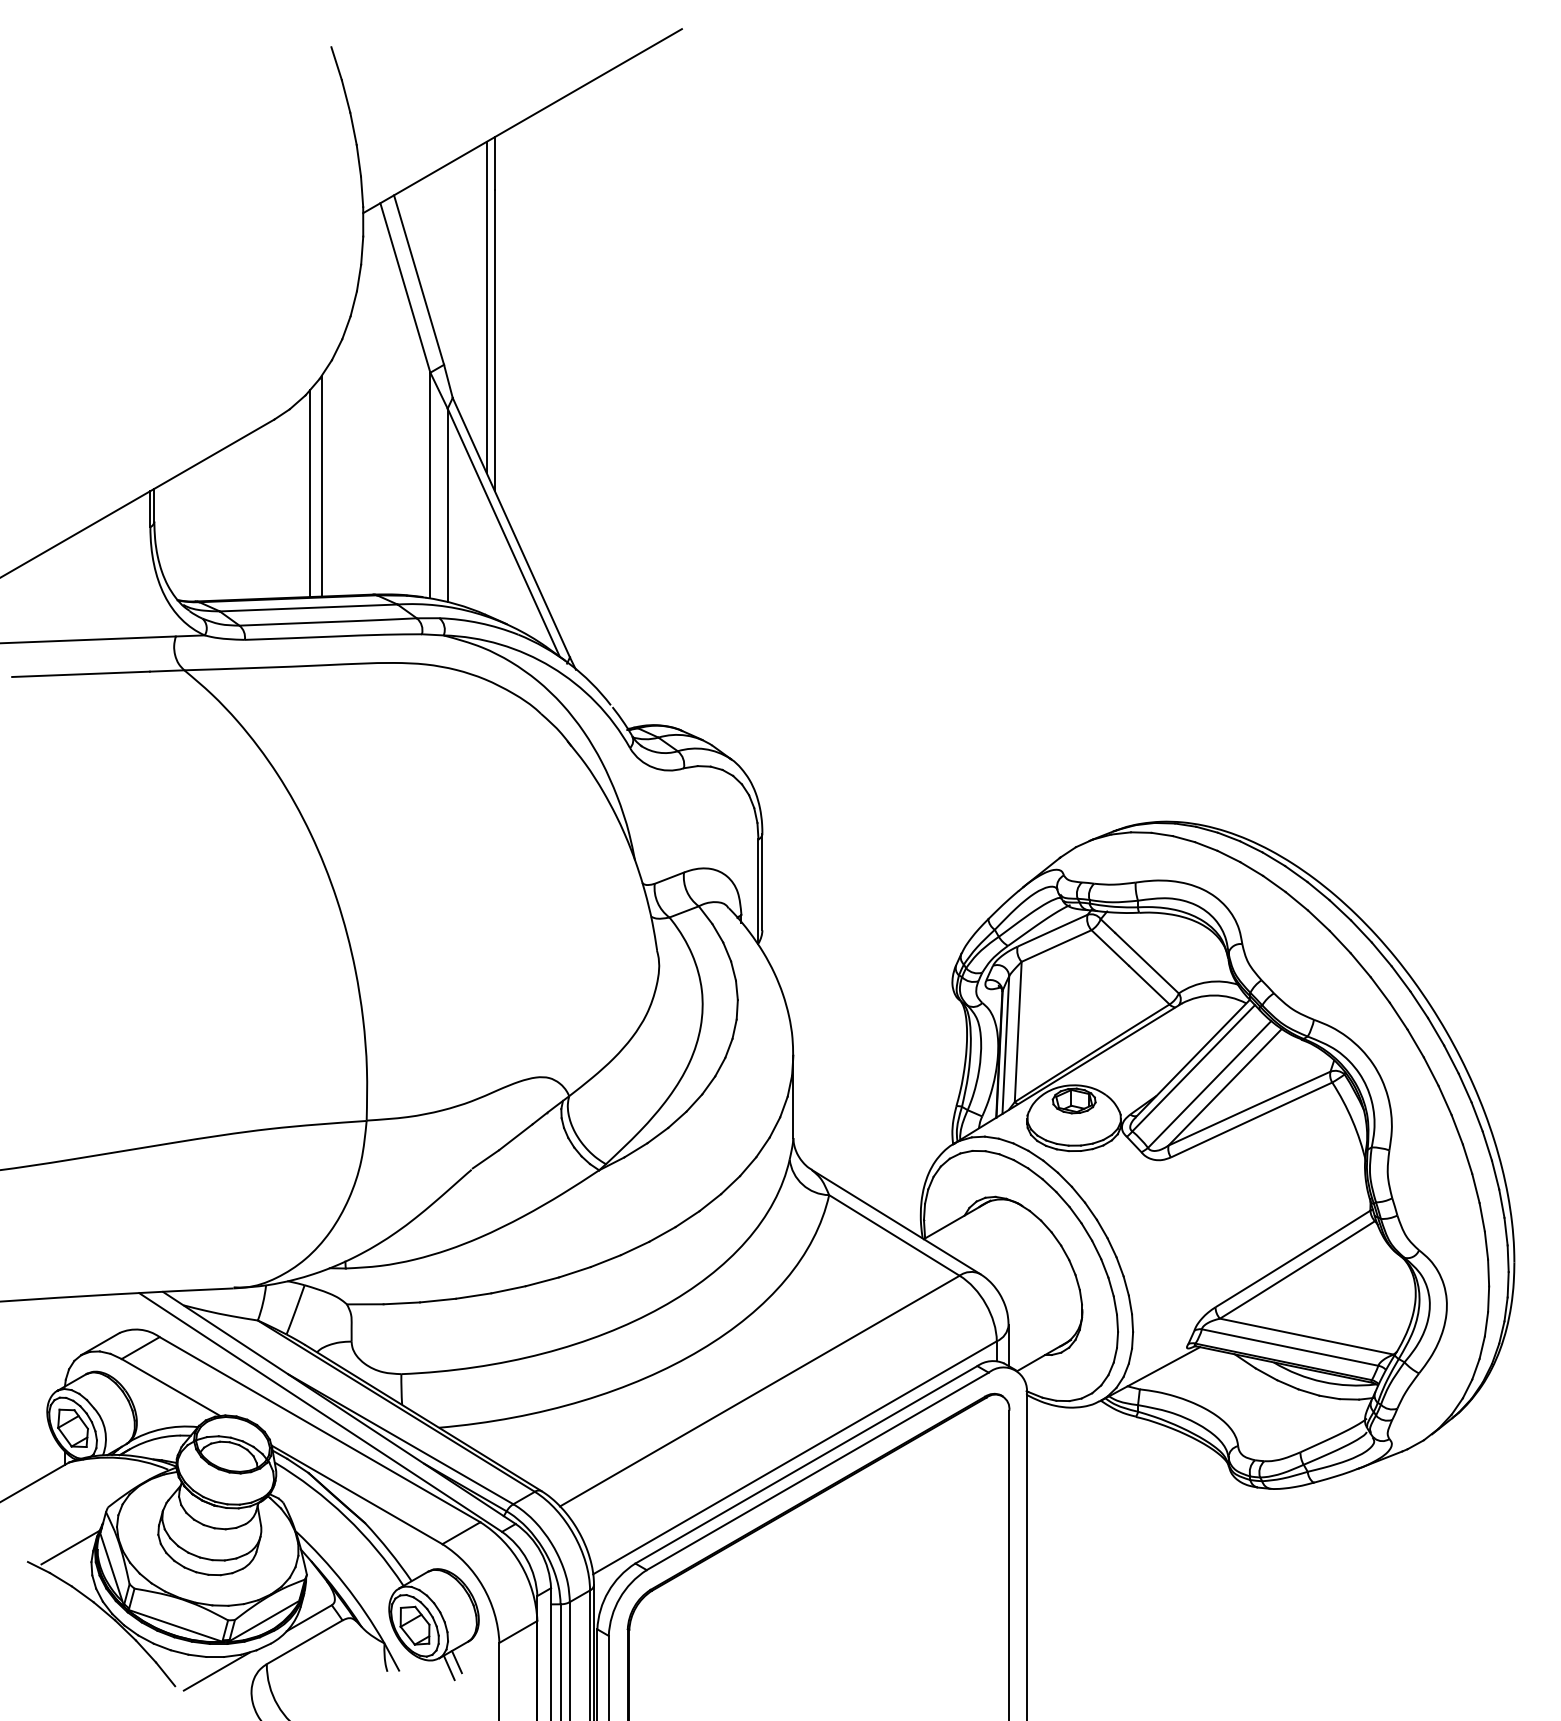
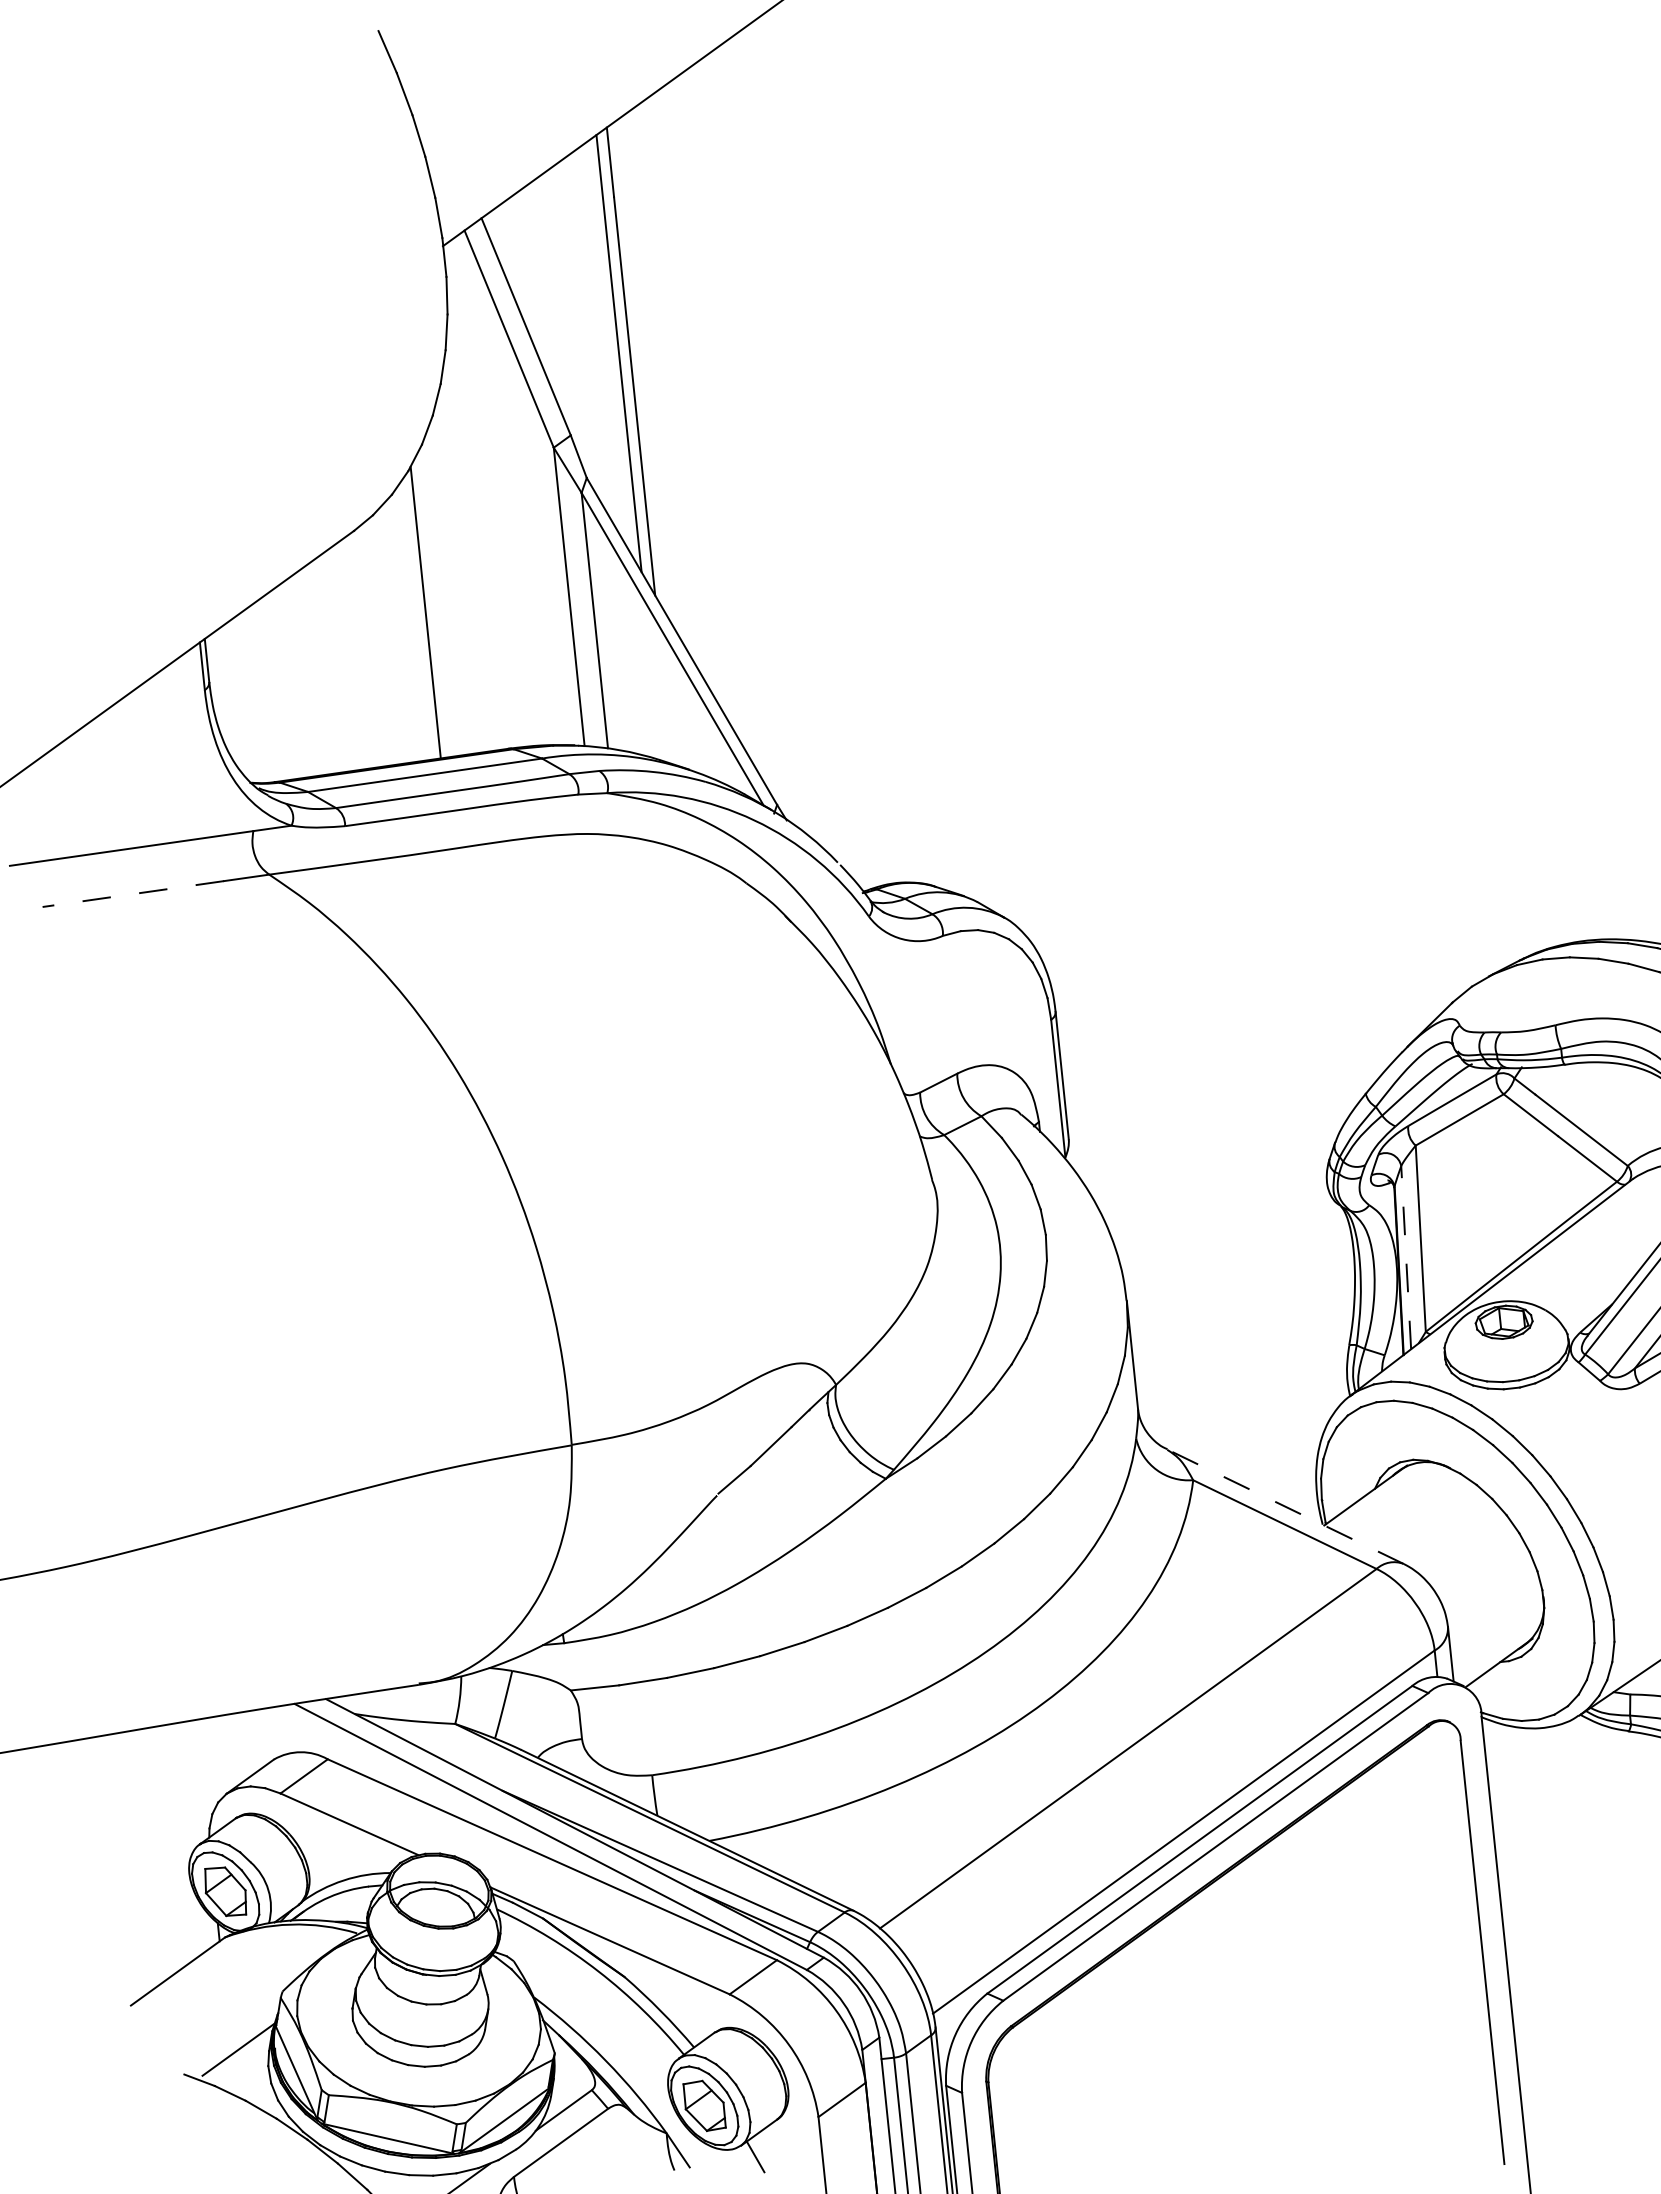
line: (310, 493) -> (411, 623), removed
line: (81, 674) -> (133, 894), solid -> dashed
line: (1005, 1045) -> (1405, 1258), solid -> dashed
line: (896, 1222) -> (1285, 1507), solid -> dashed
line: (456, 1662) -> (764, 2148), removed

